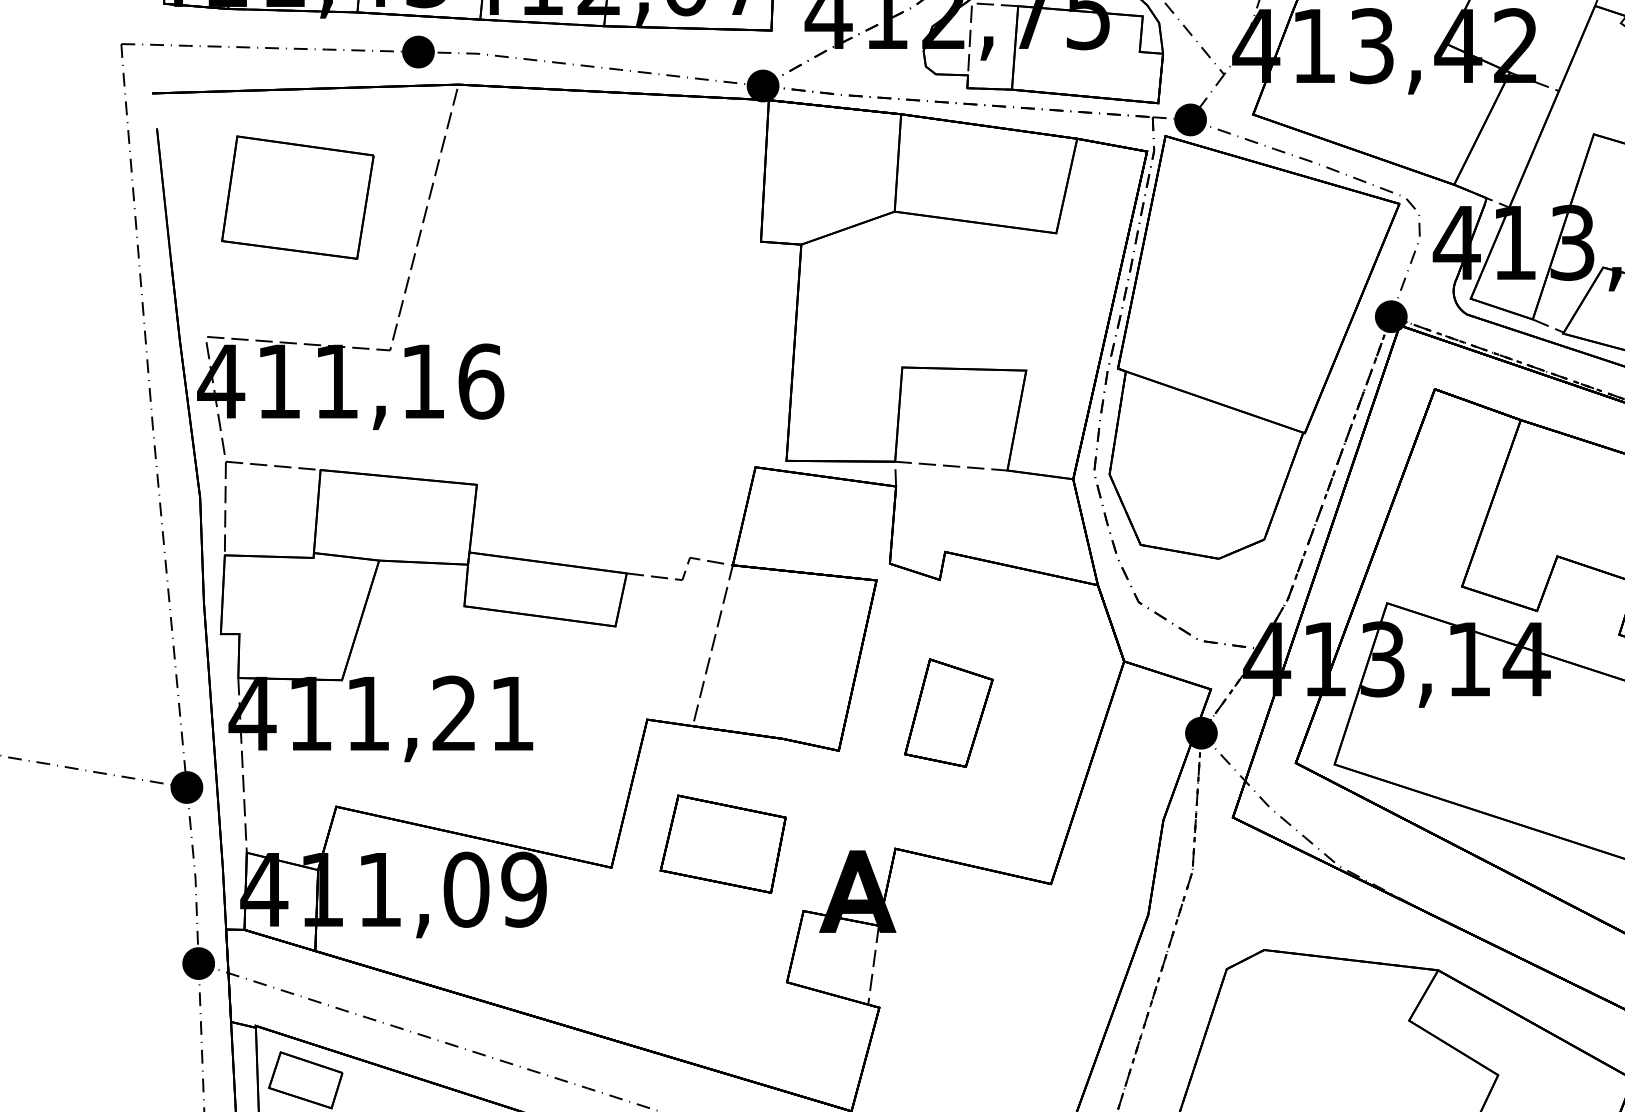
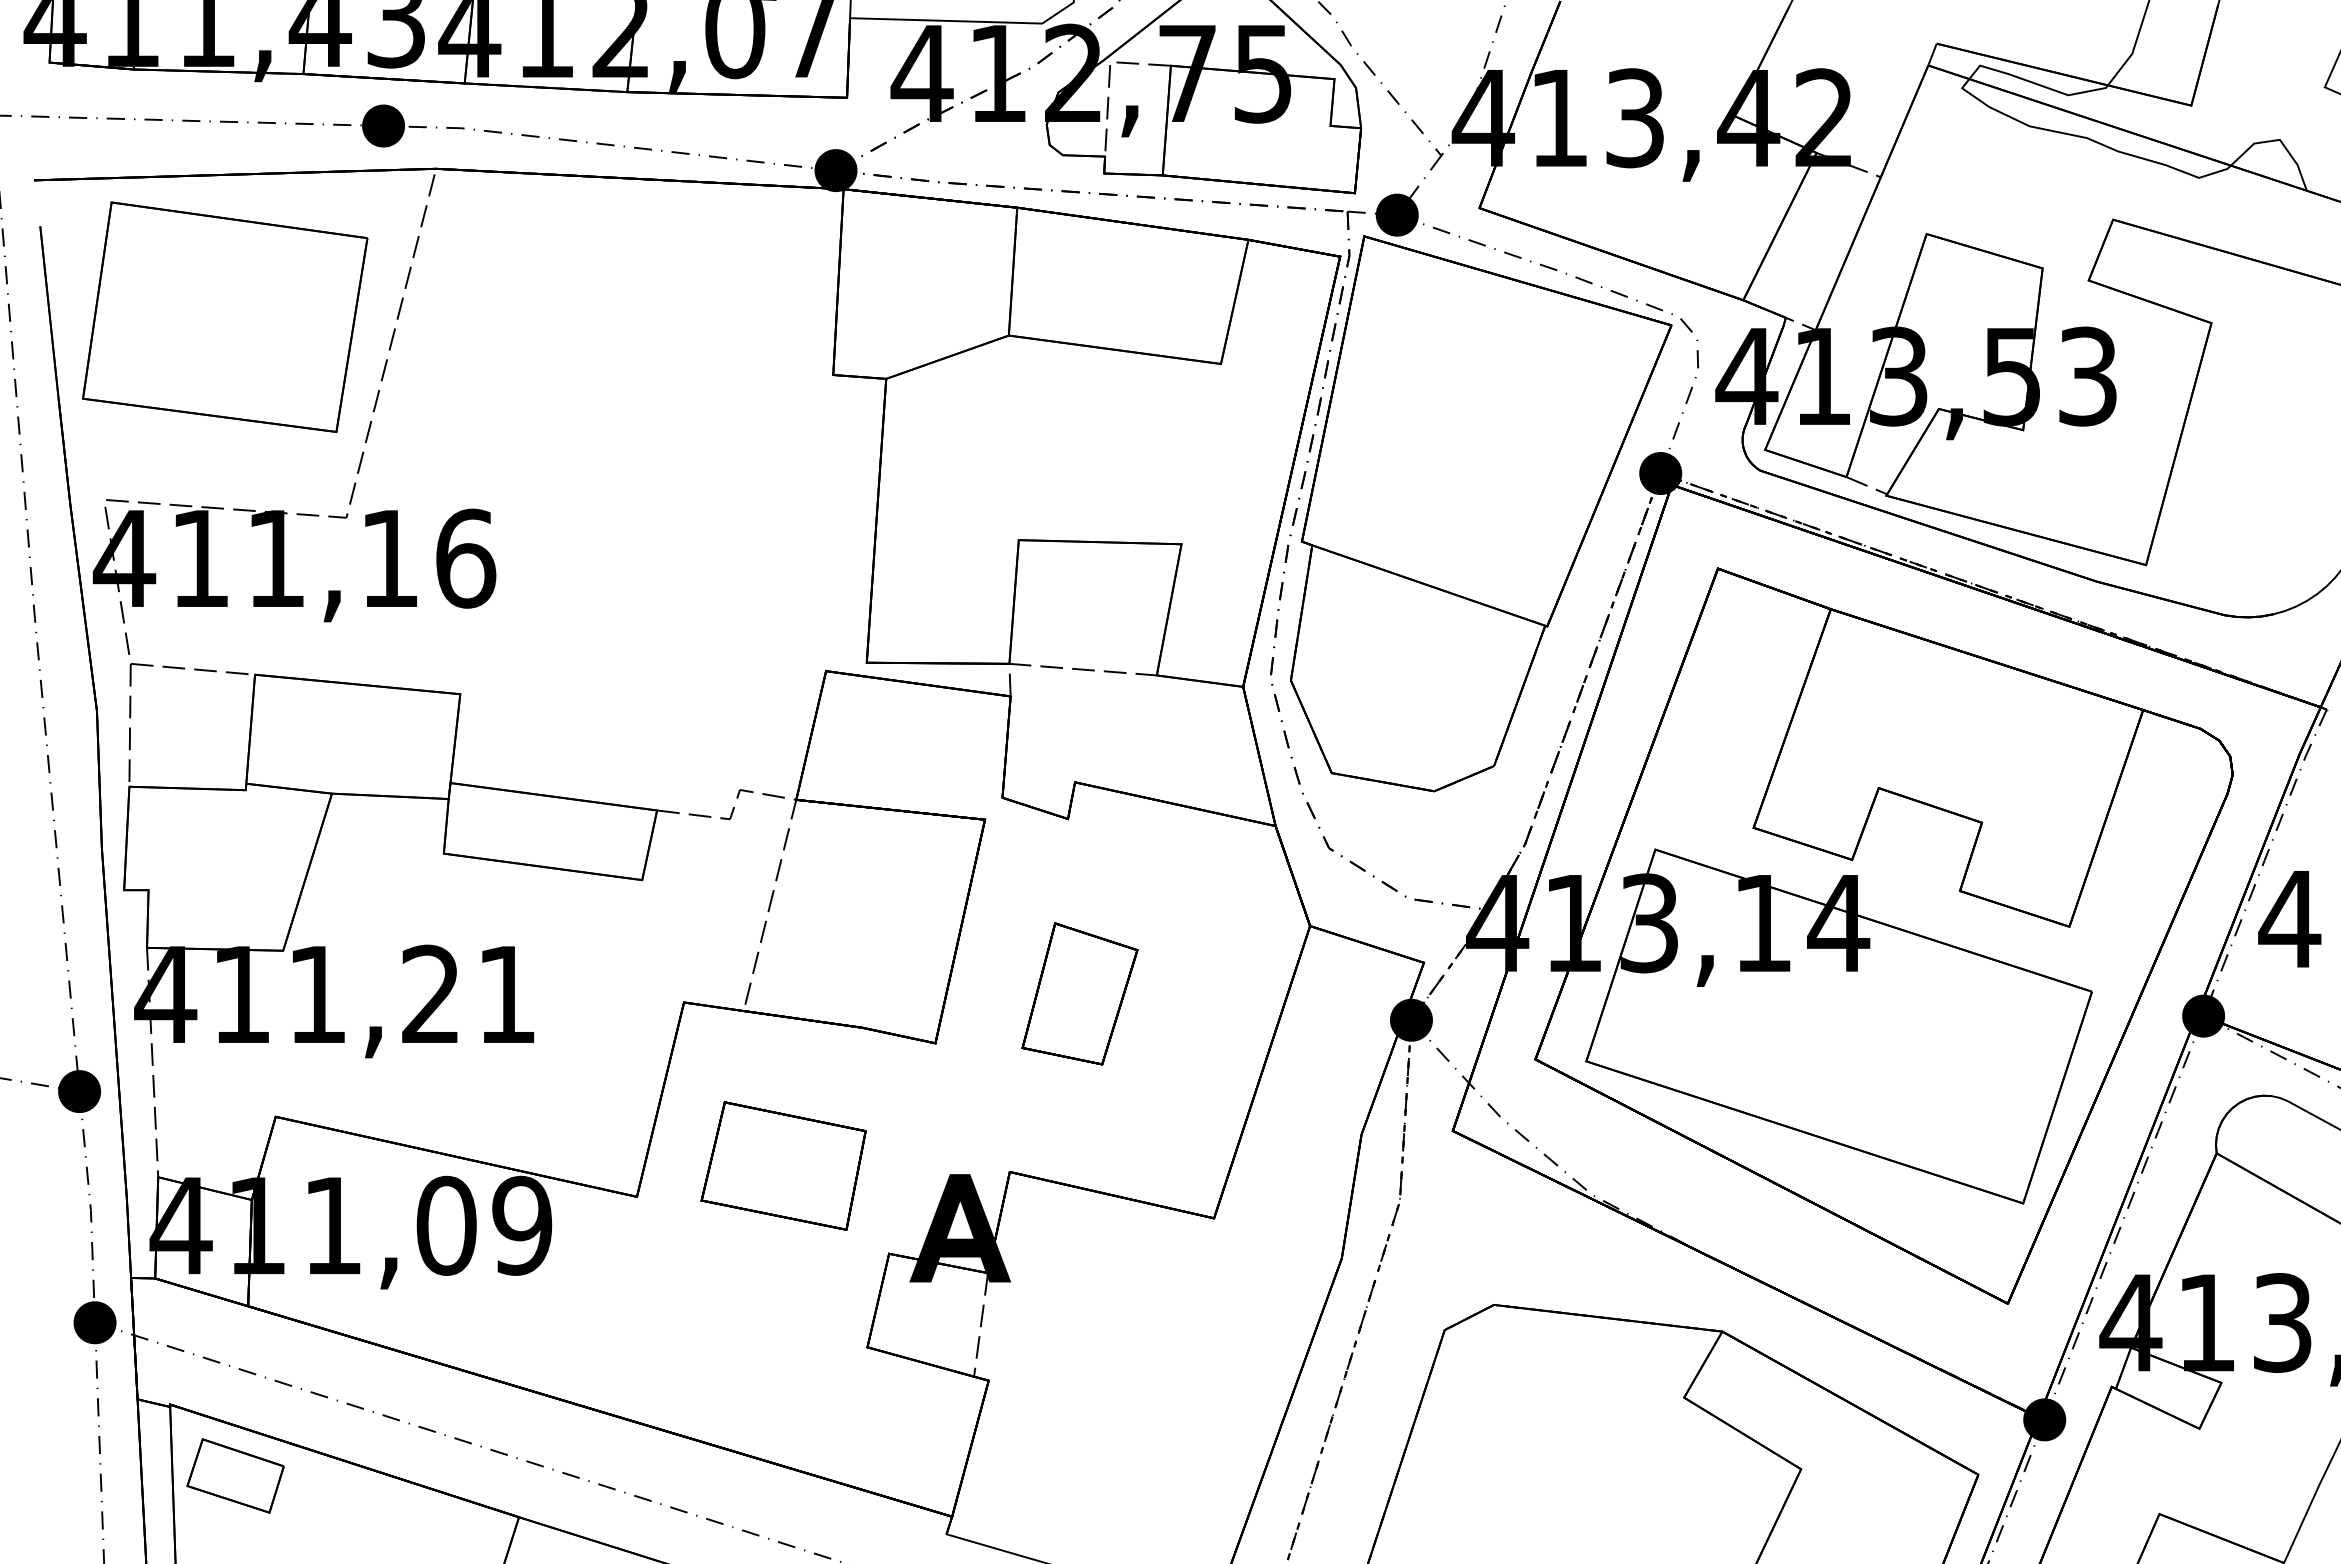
part: (298, 197) -> (225, 316), size x1.43

